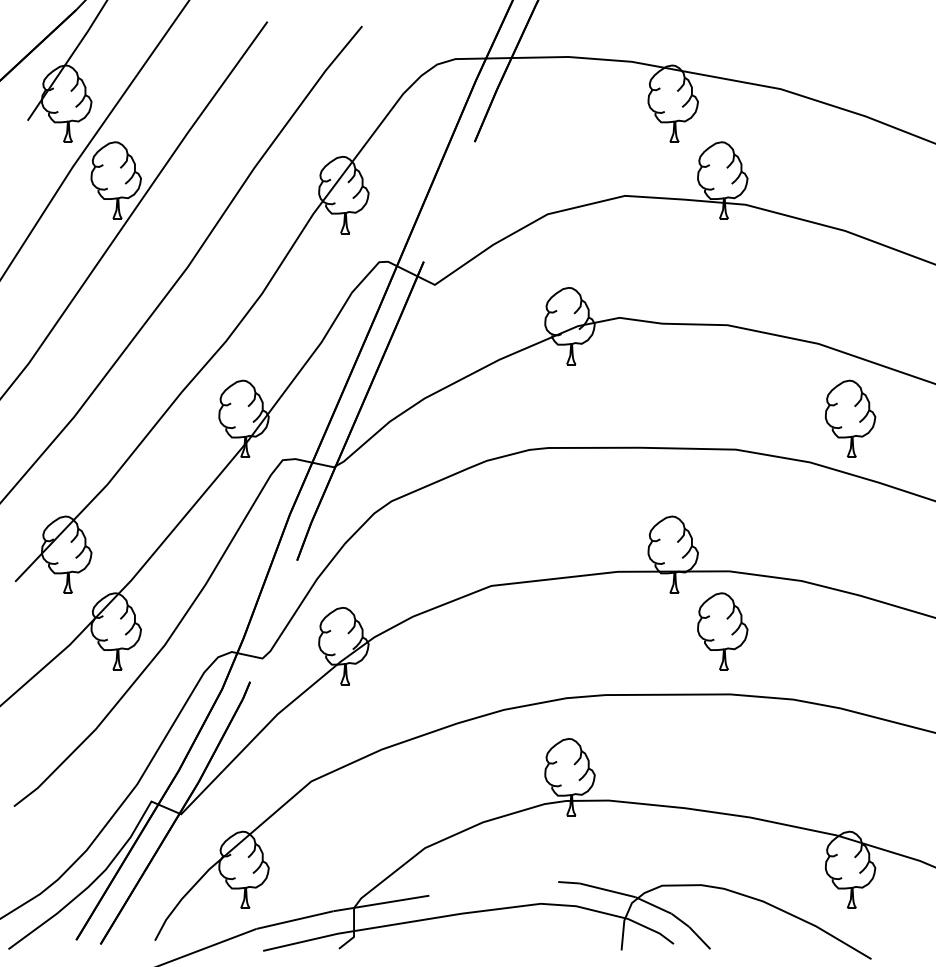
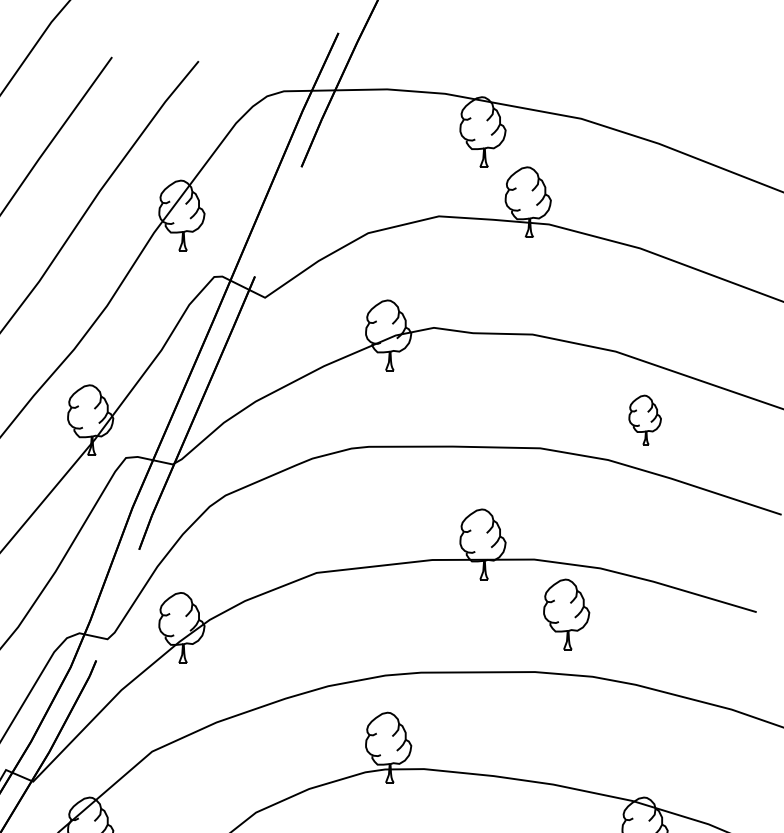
part: (850, 418) -> (645, 419), size x0.7
part: (722, 631) -> (566, 614), moved

